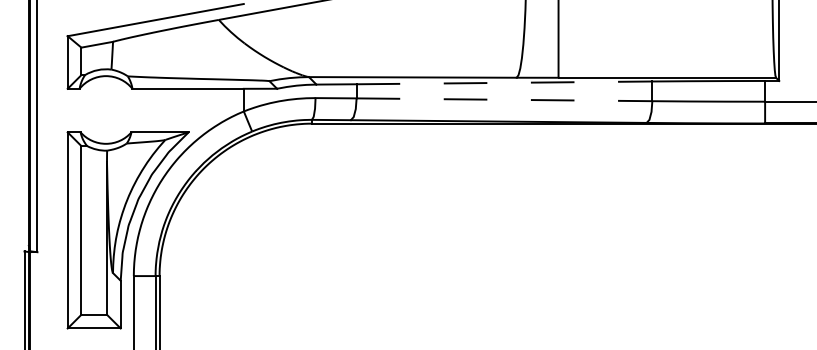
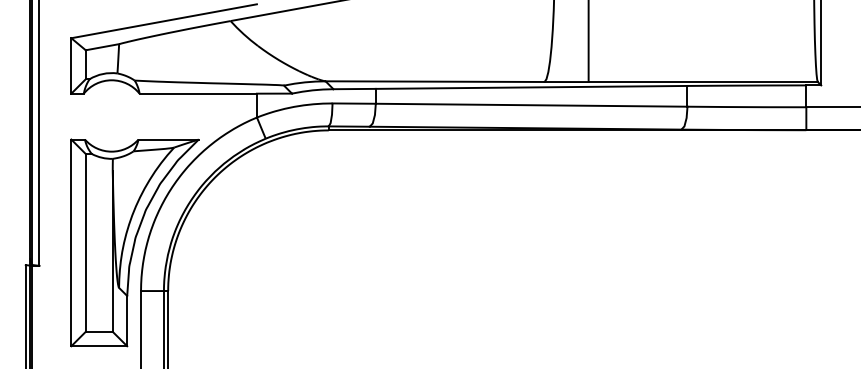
line: (504, 82) -> (531, 87), dashed -> solid
line: (504, 99) -> (531, 104), dashed -> solid

